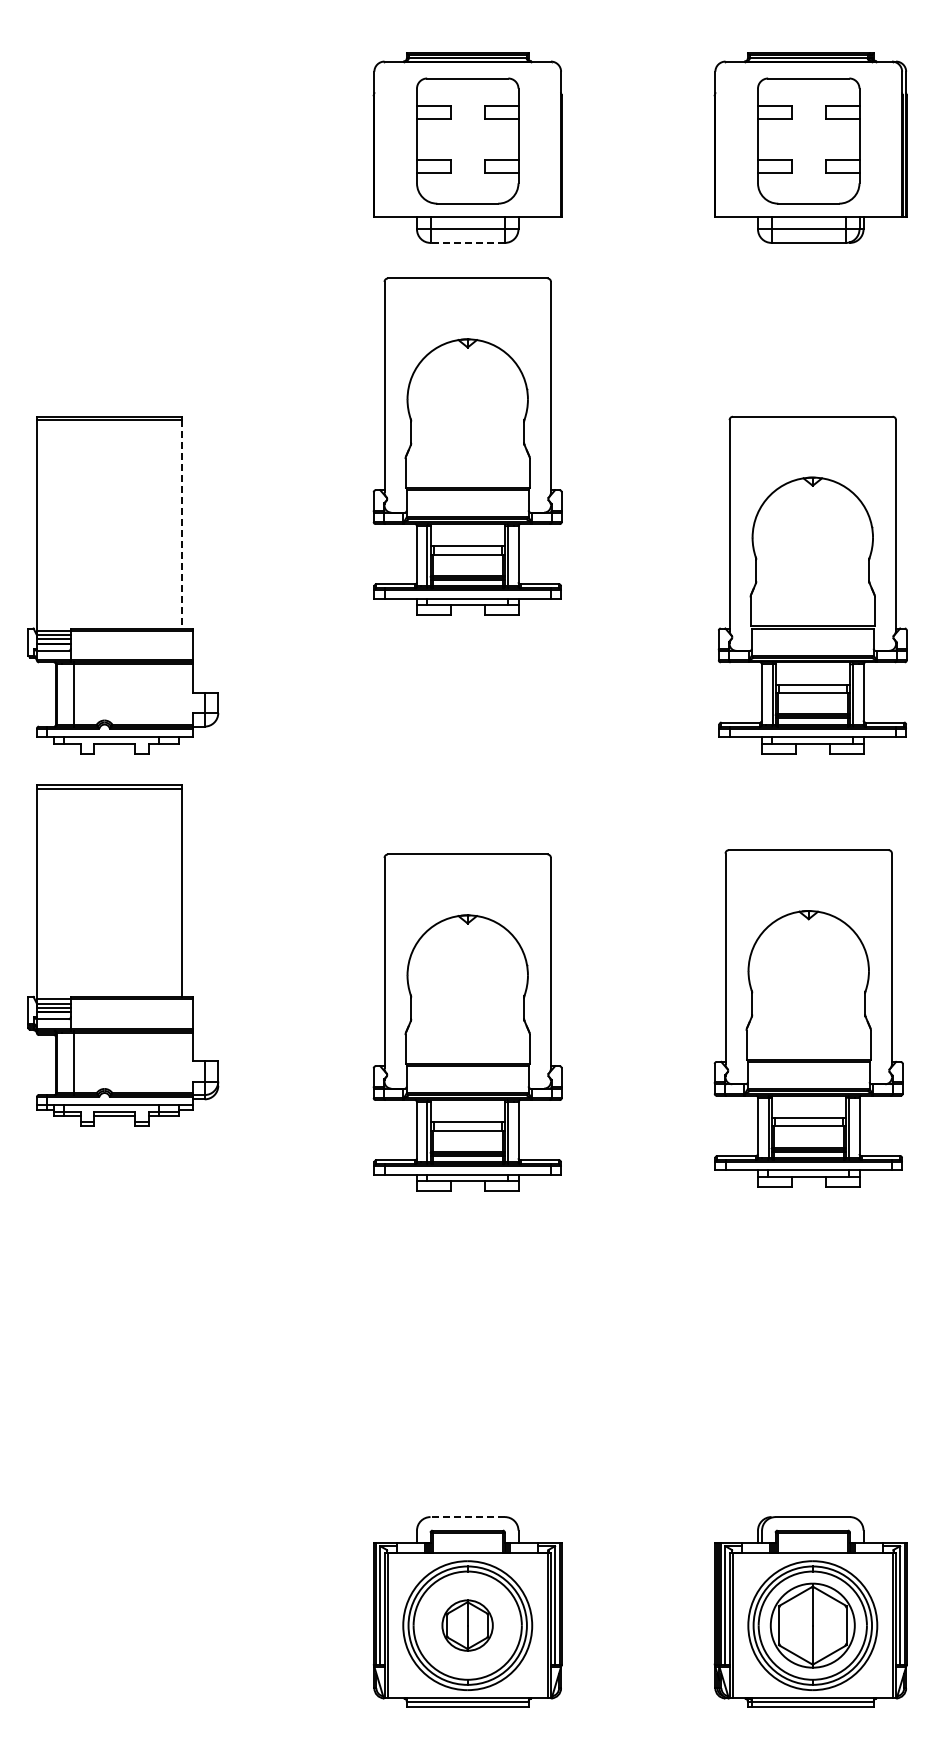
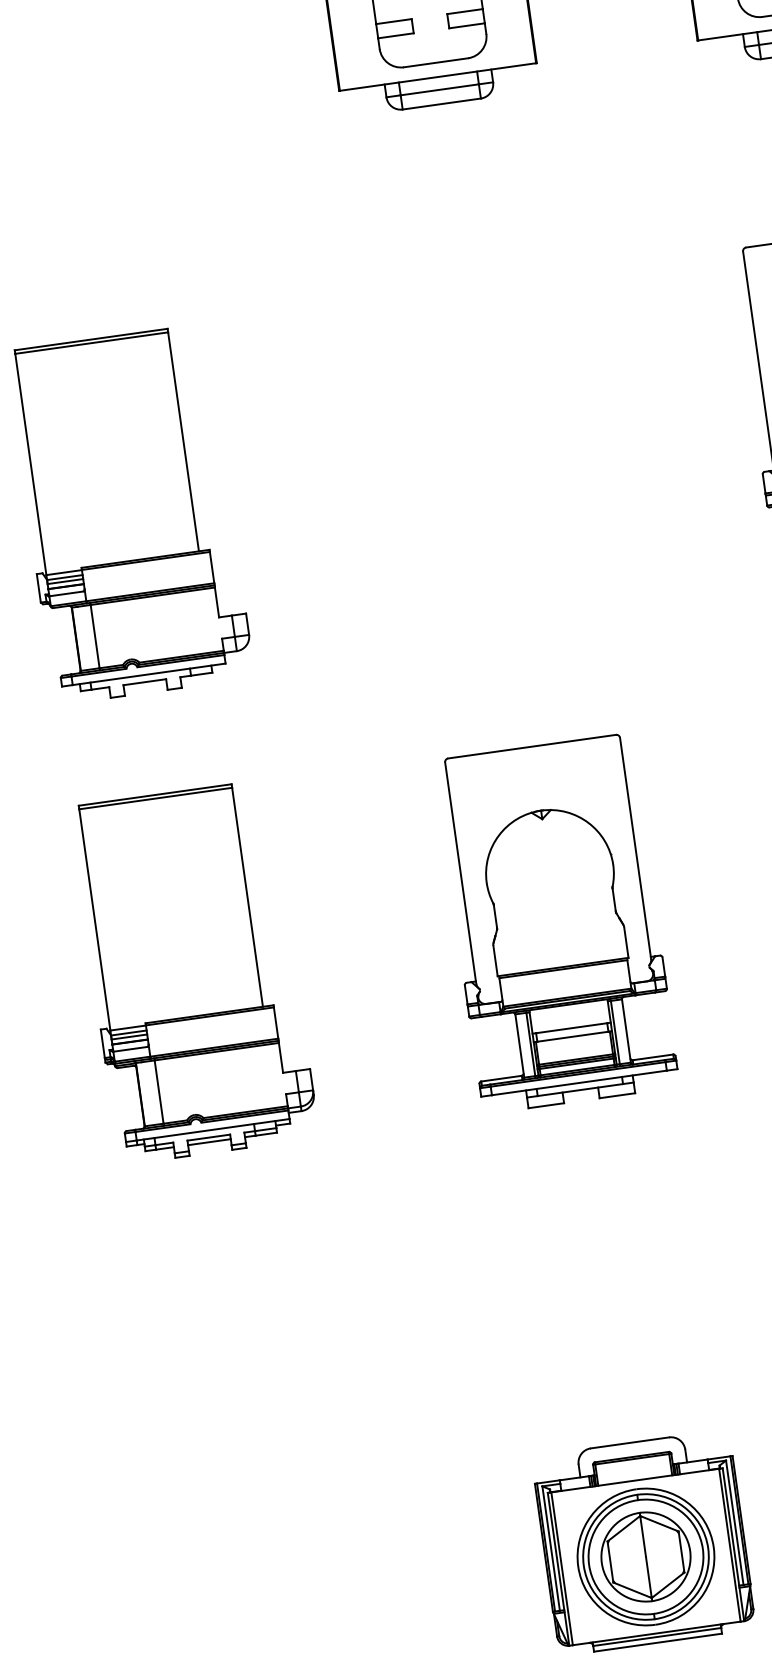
line: (467, 242) -> (441, 103), dashed -> solid
part: (467, 446) -> (471, 318), removed
line: (182, 524) -> (183, 442), dashed -> solid
part: (123, 955) -> (194, 971), moved
line: (467, 1517) -> (629, 1443), dashed -> solid
part: (467, 1625) -> (645, 1556), size x1.67

